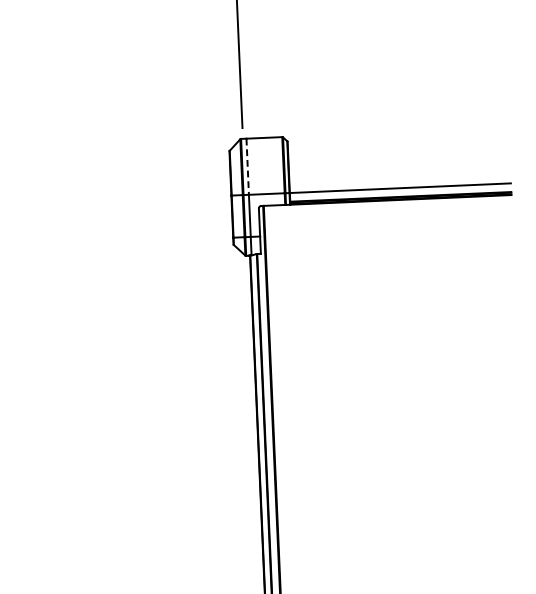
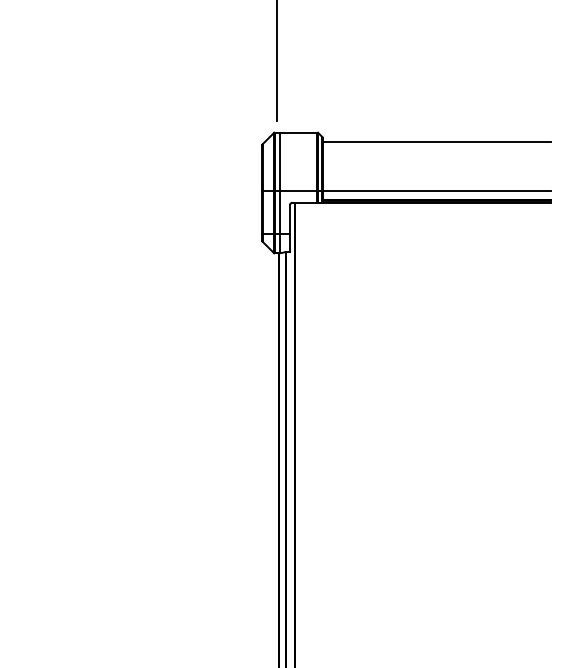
line: (397, 141) -> (436, 142), added
line: (247, 167) -> (280, 162), dashed -> solid

